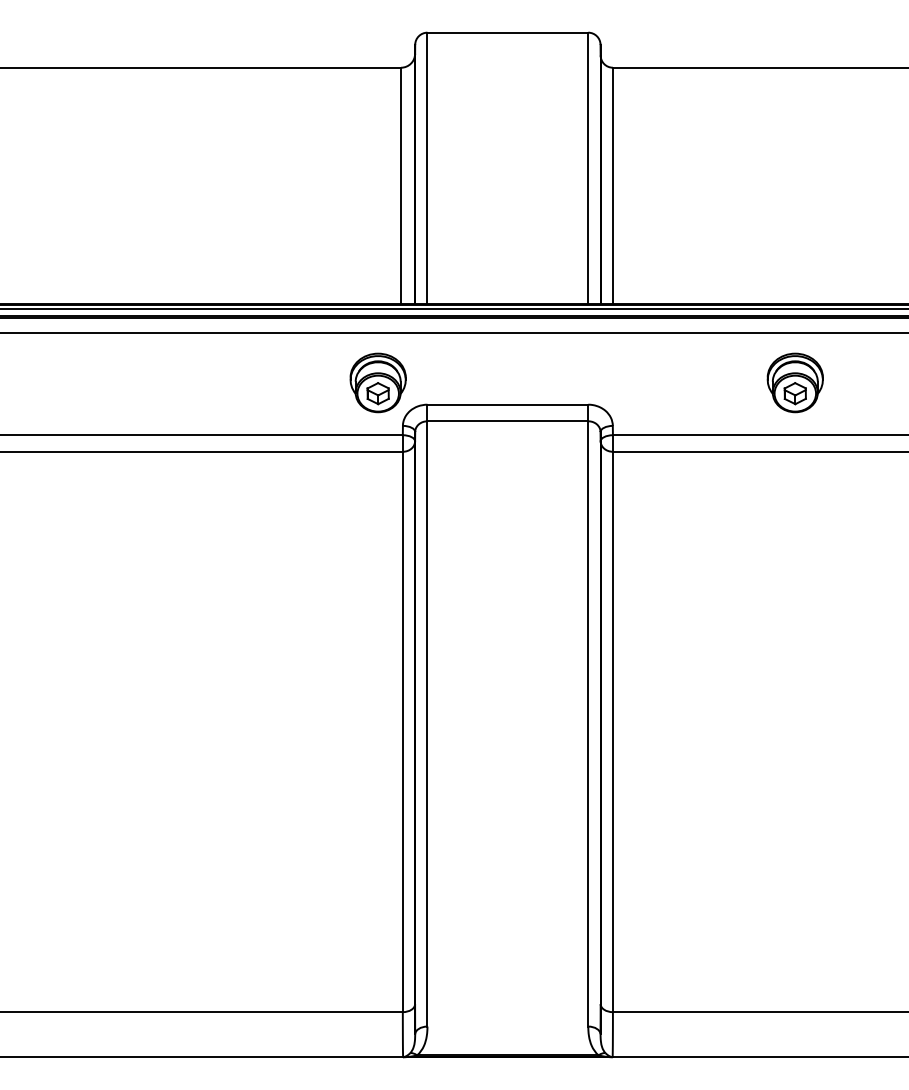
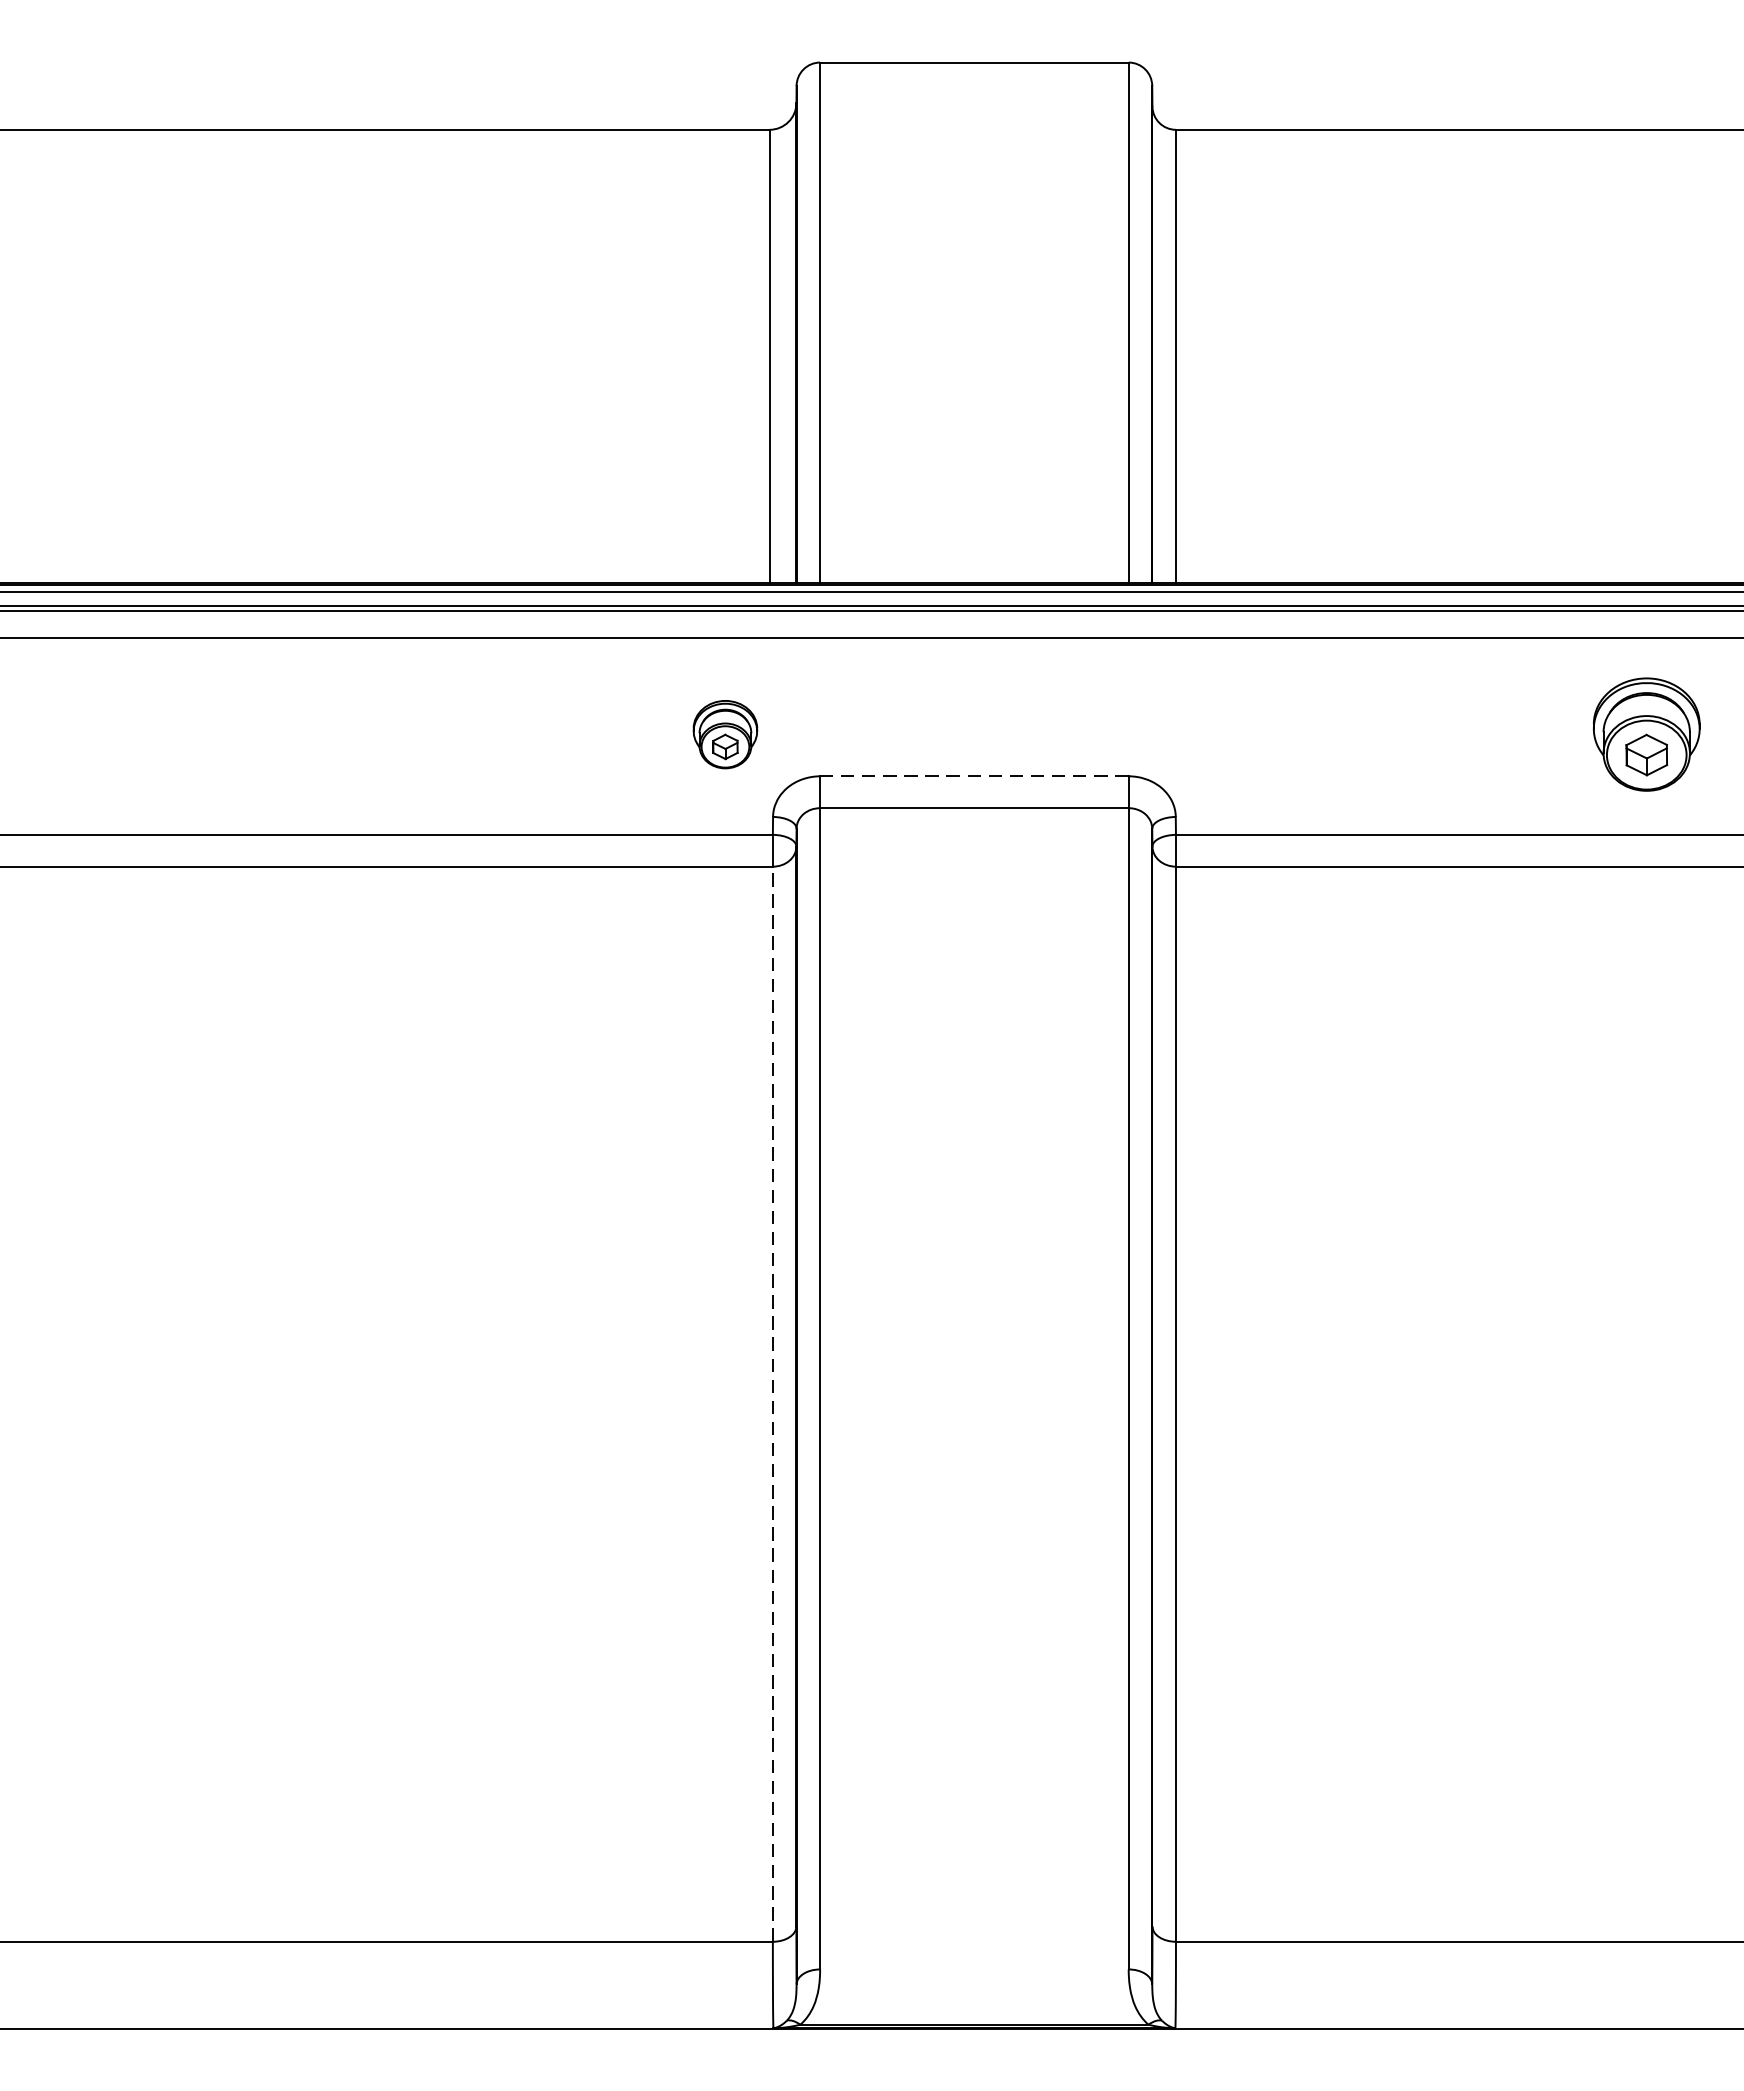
part: (377, 382) -> (724, 733), size x0.6
part: (794, 382) -> (1645, 733), moved
line: (507, 404) -> (973, 775), solid -> dashed
line: (402, 731) -> (772, 1403), solid -> dashed

